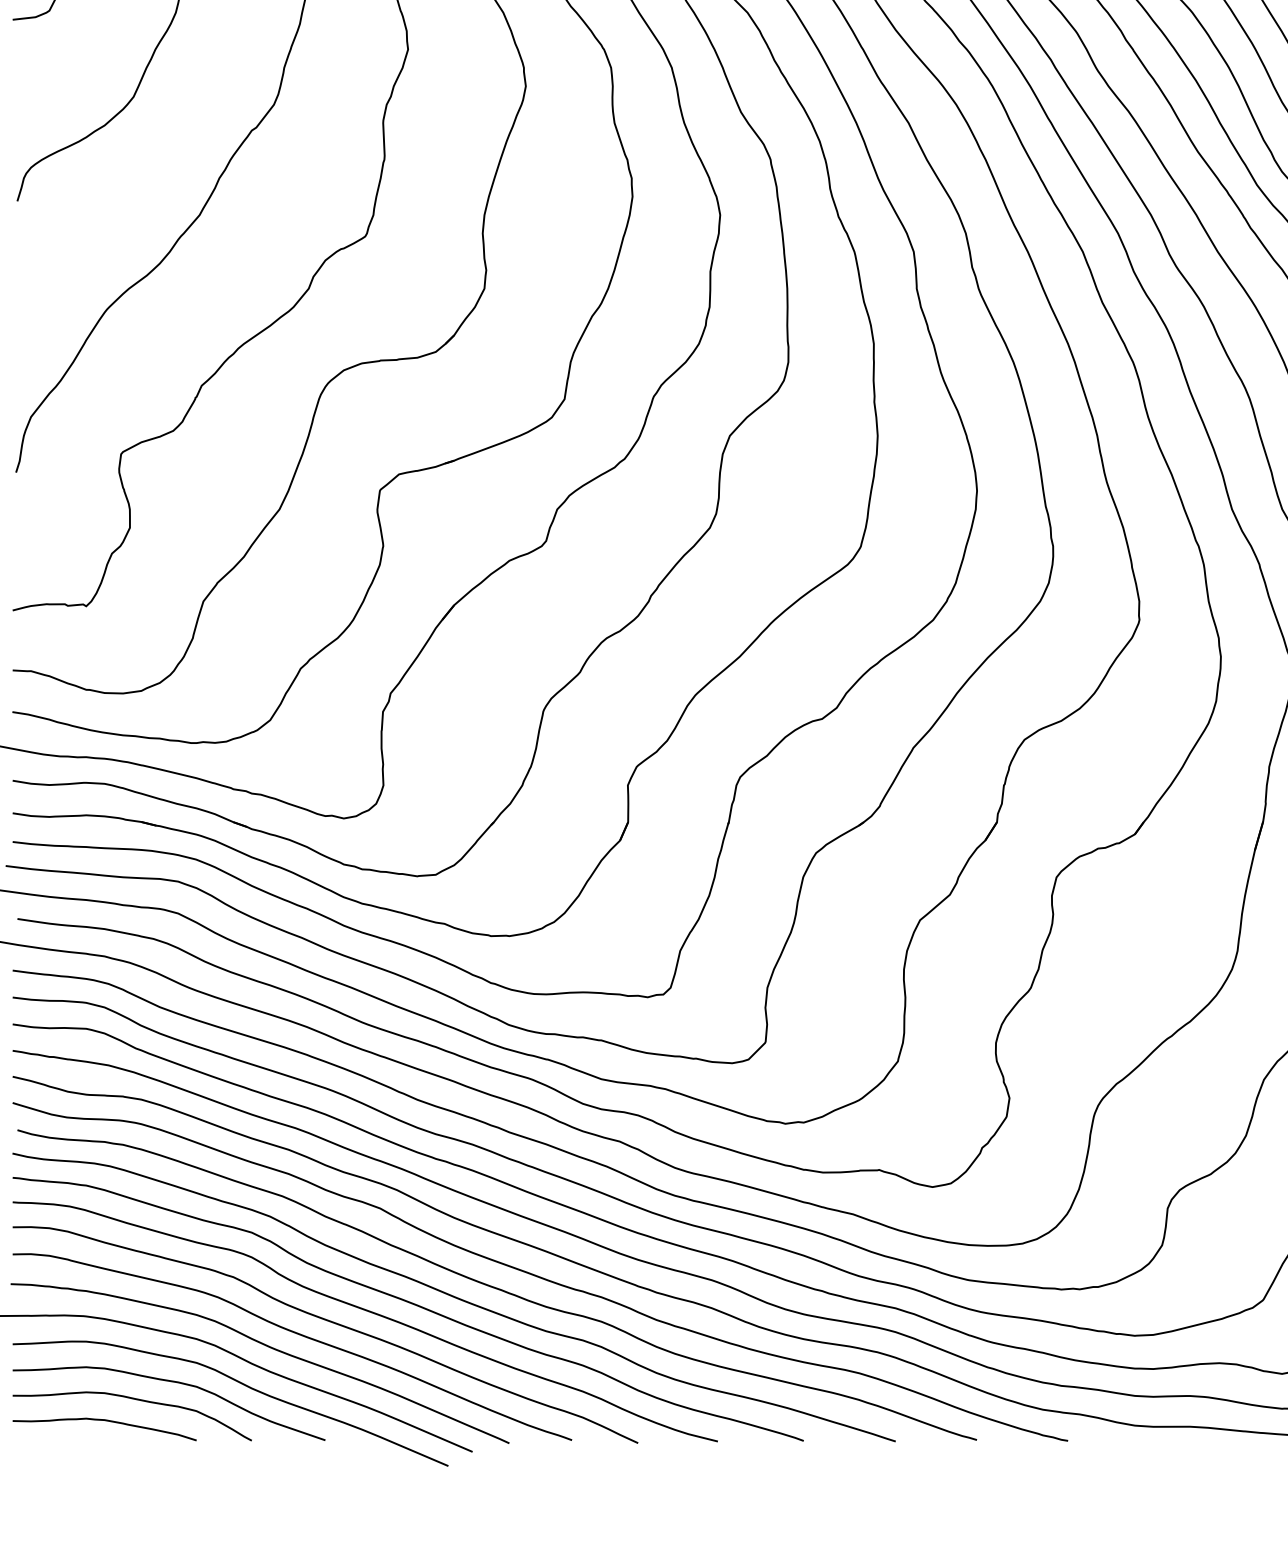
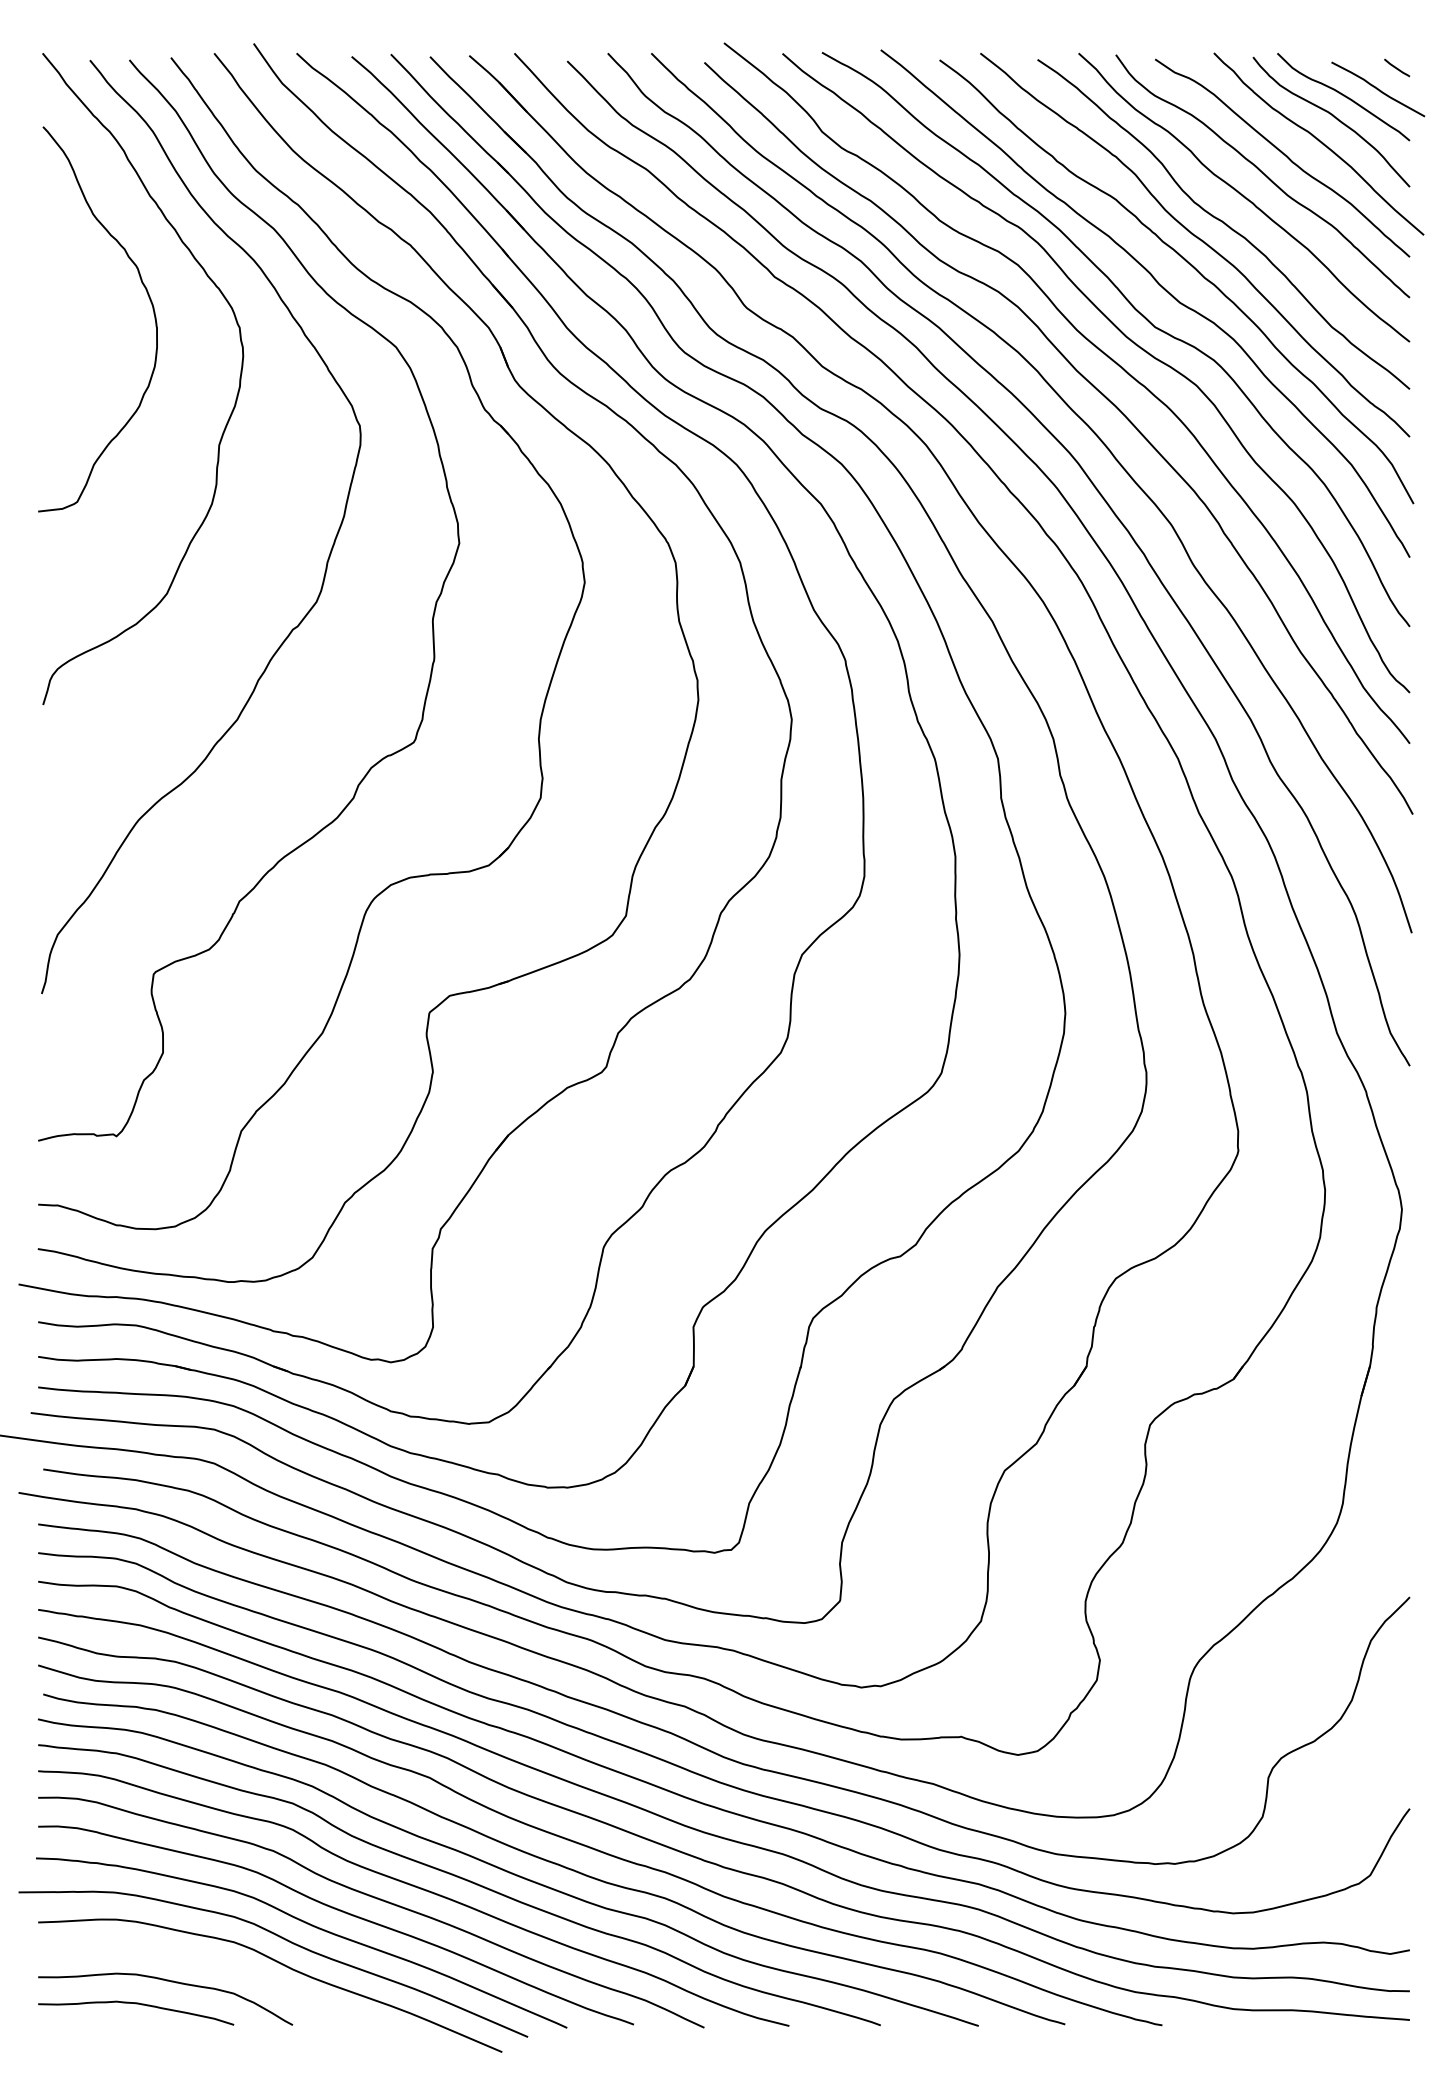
curve: (173, 1382) -> (209, 1963), removed

